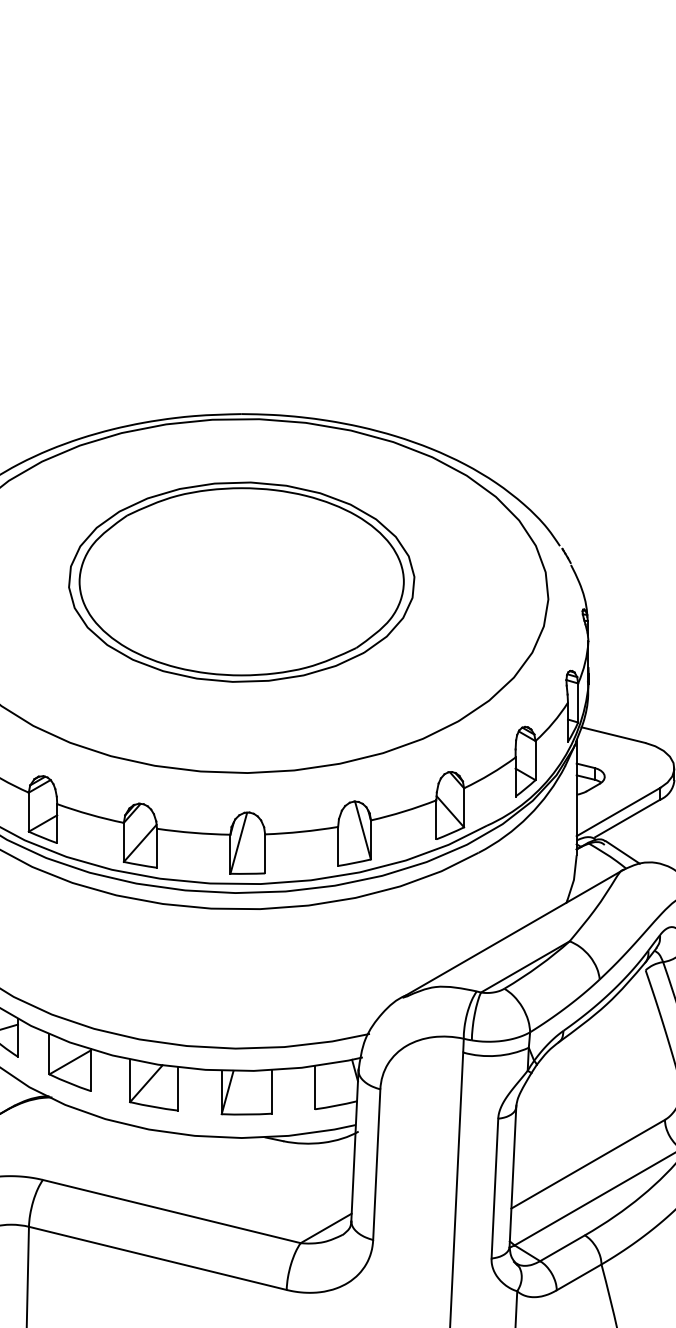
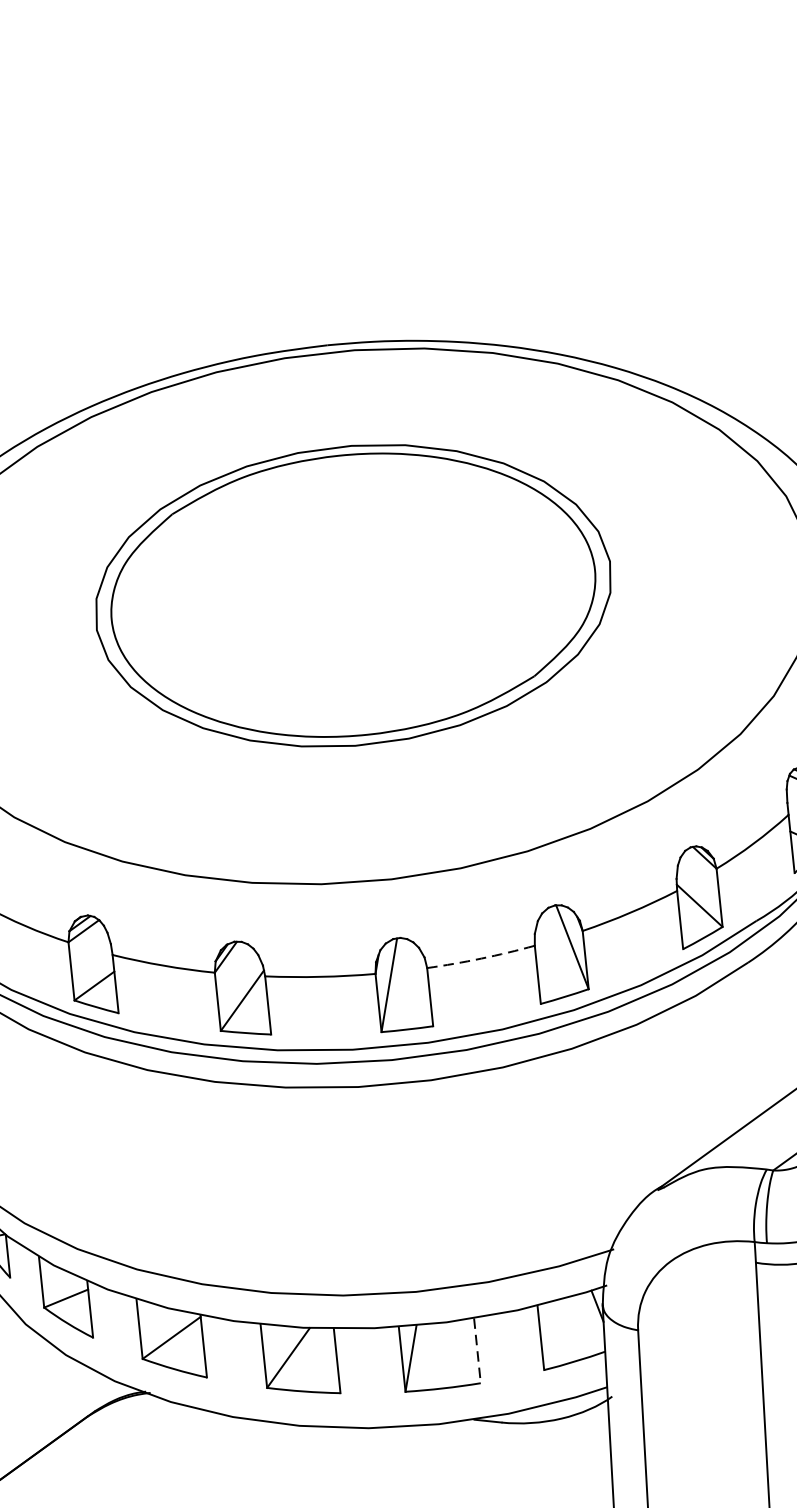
arc: (301, 831) -> (480, 958), solid -> dashed
line: (272, 1091) -> (477, 1350), solid -> dashed

